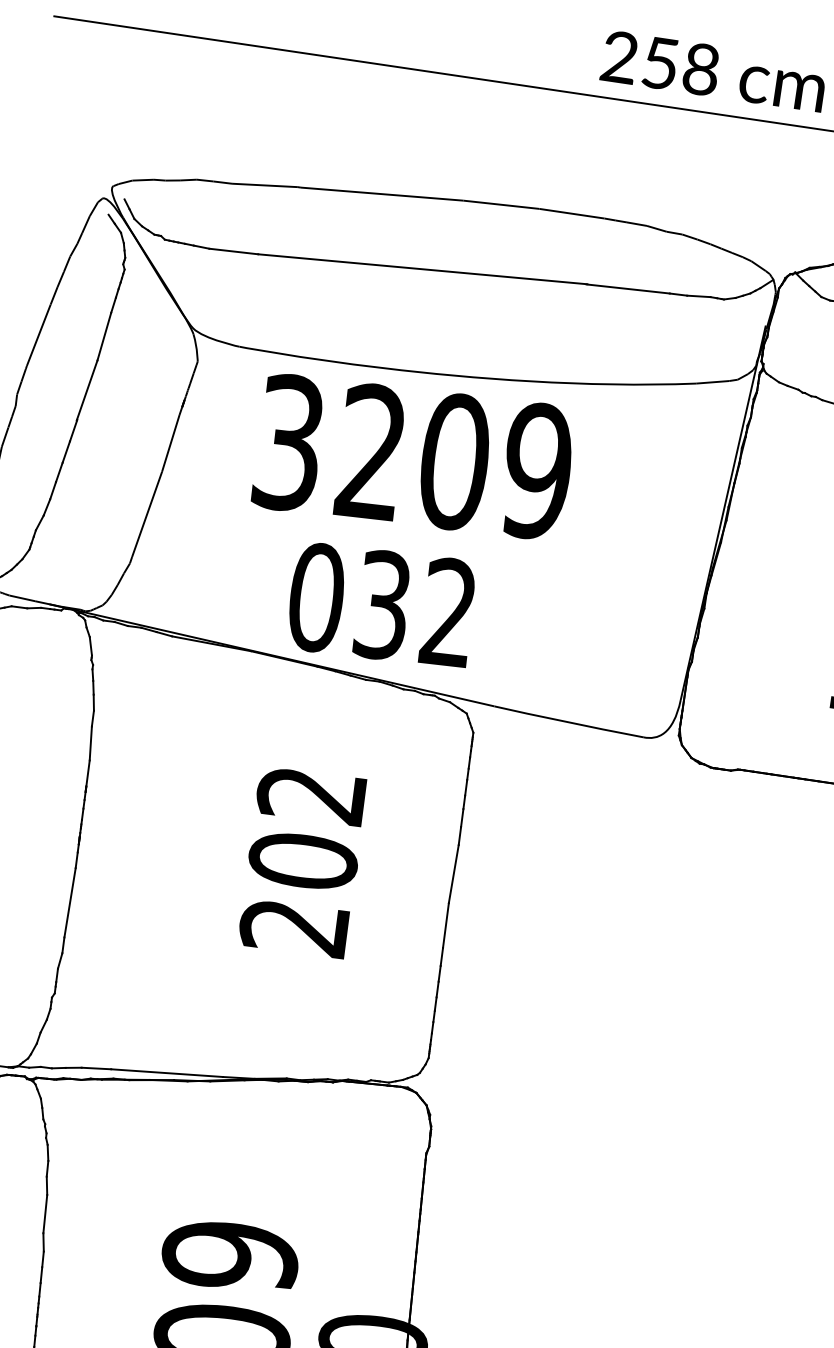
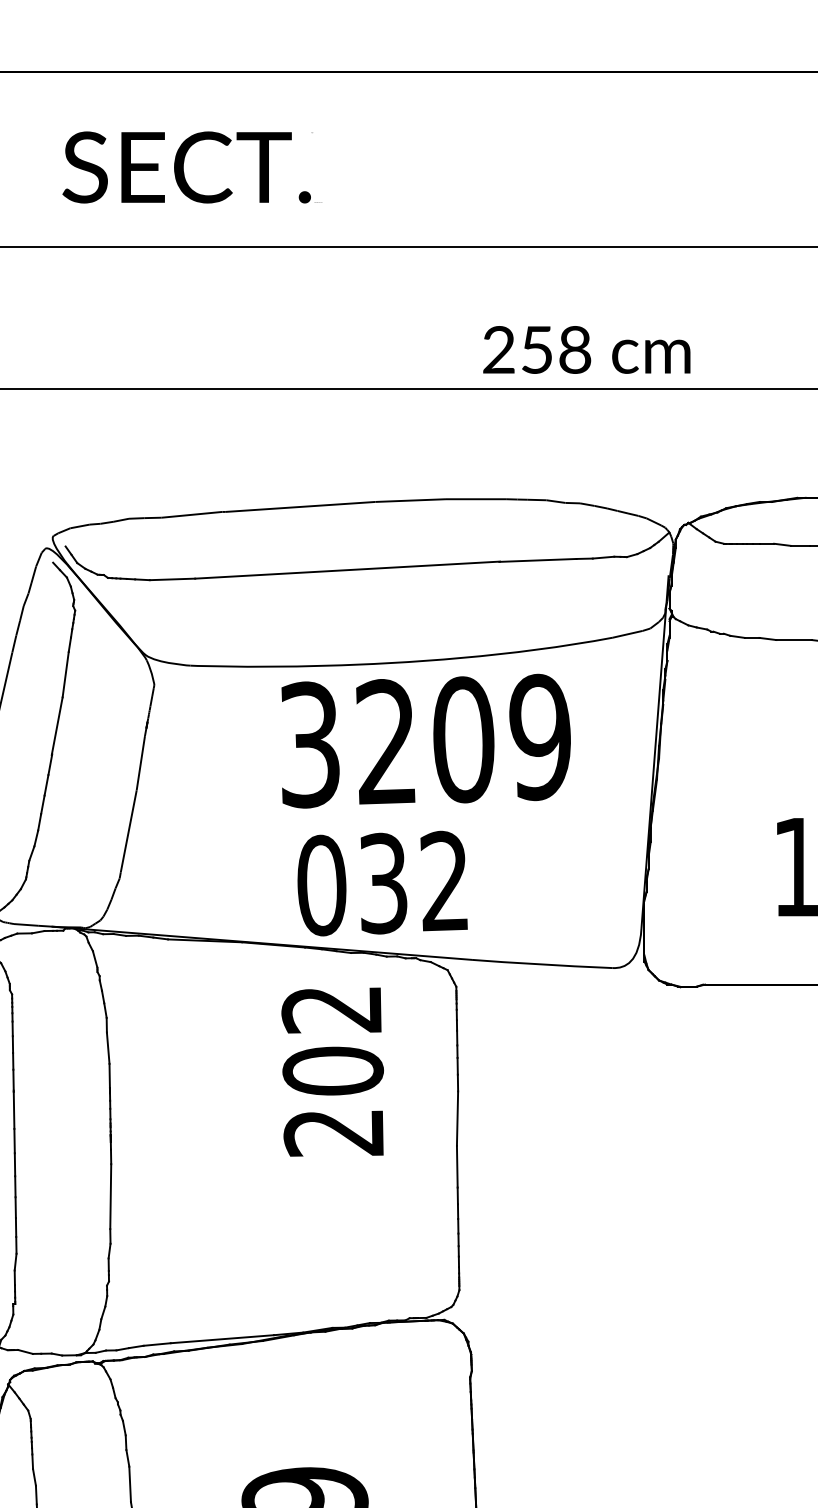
text: (413, 456) -> (425, 740), moved
text: (381, 605) -> (382, 883), moved
text: (302, 861) -> (332, 1071), moved

